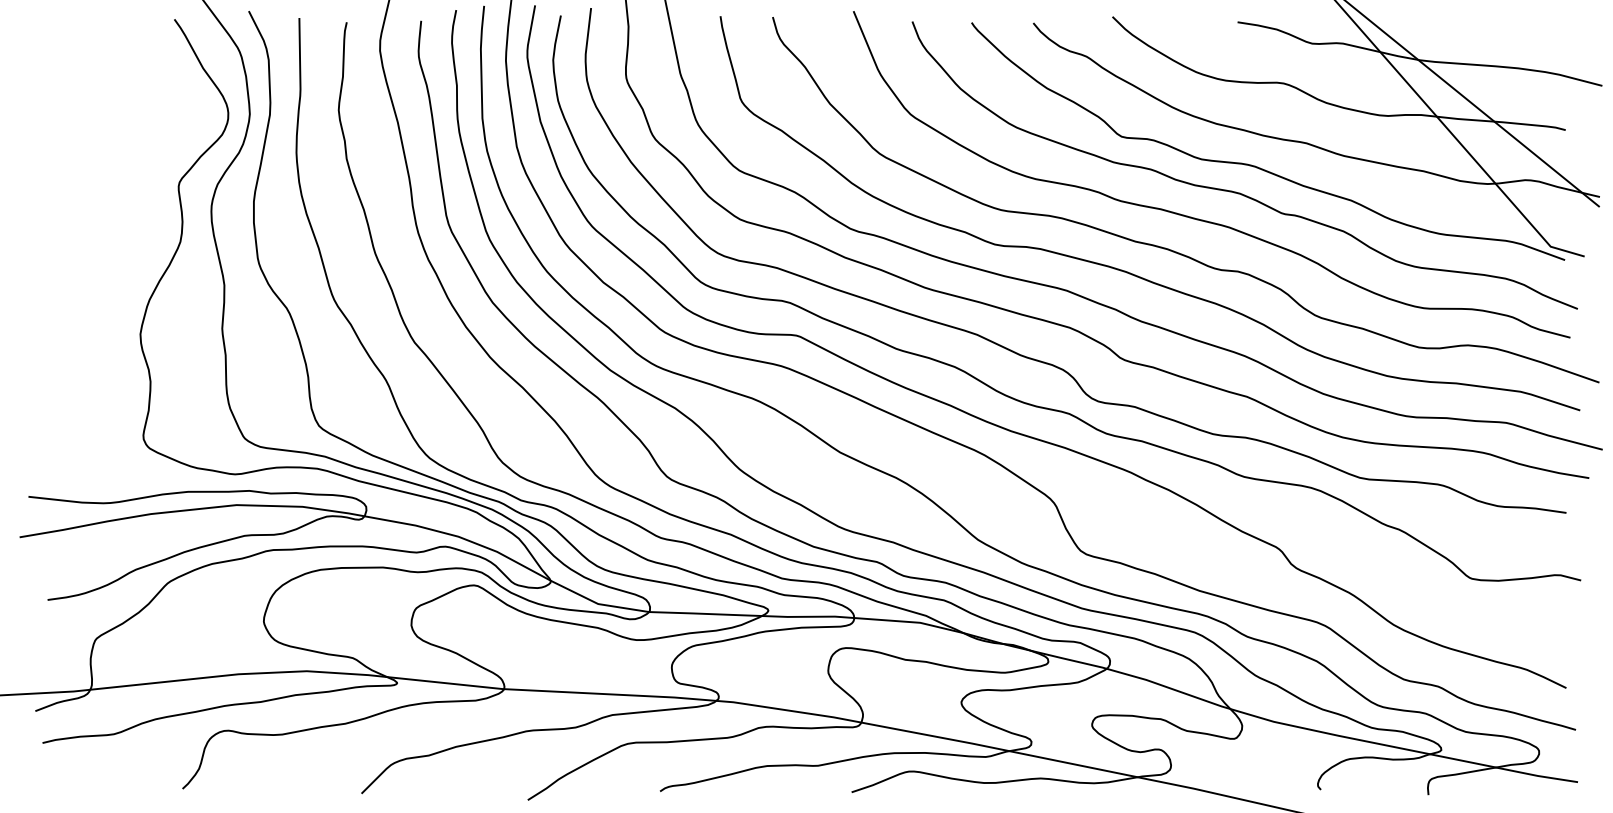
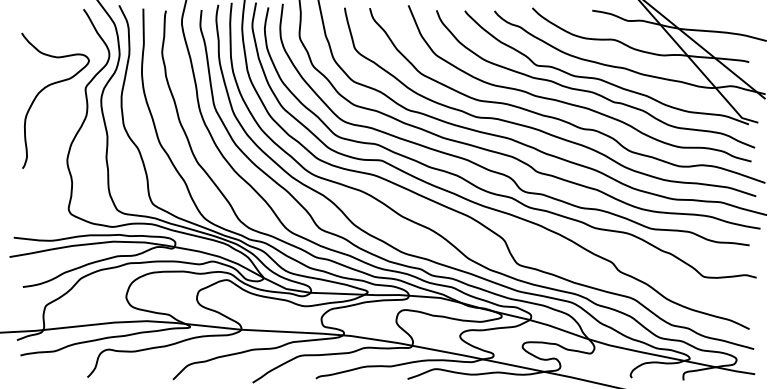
curve: (103, 180) -> (49, 86), added

